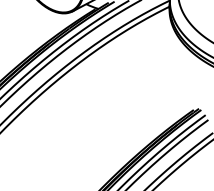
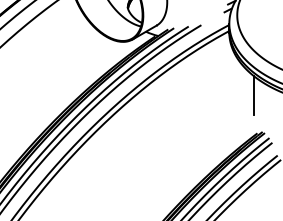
line: (191, 71) -> (253, 95), added

